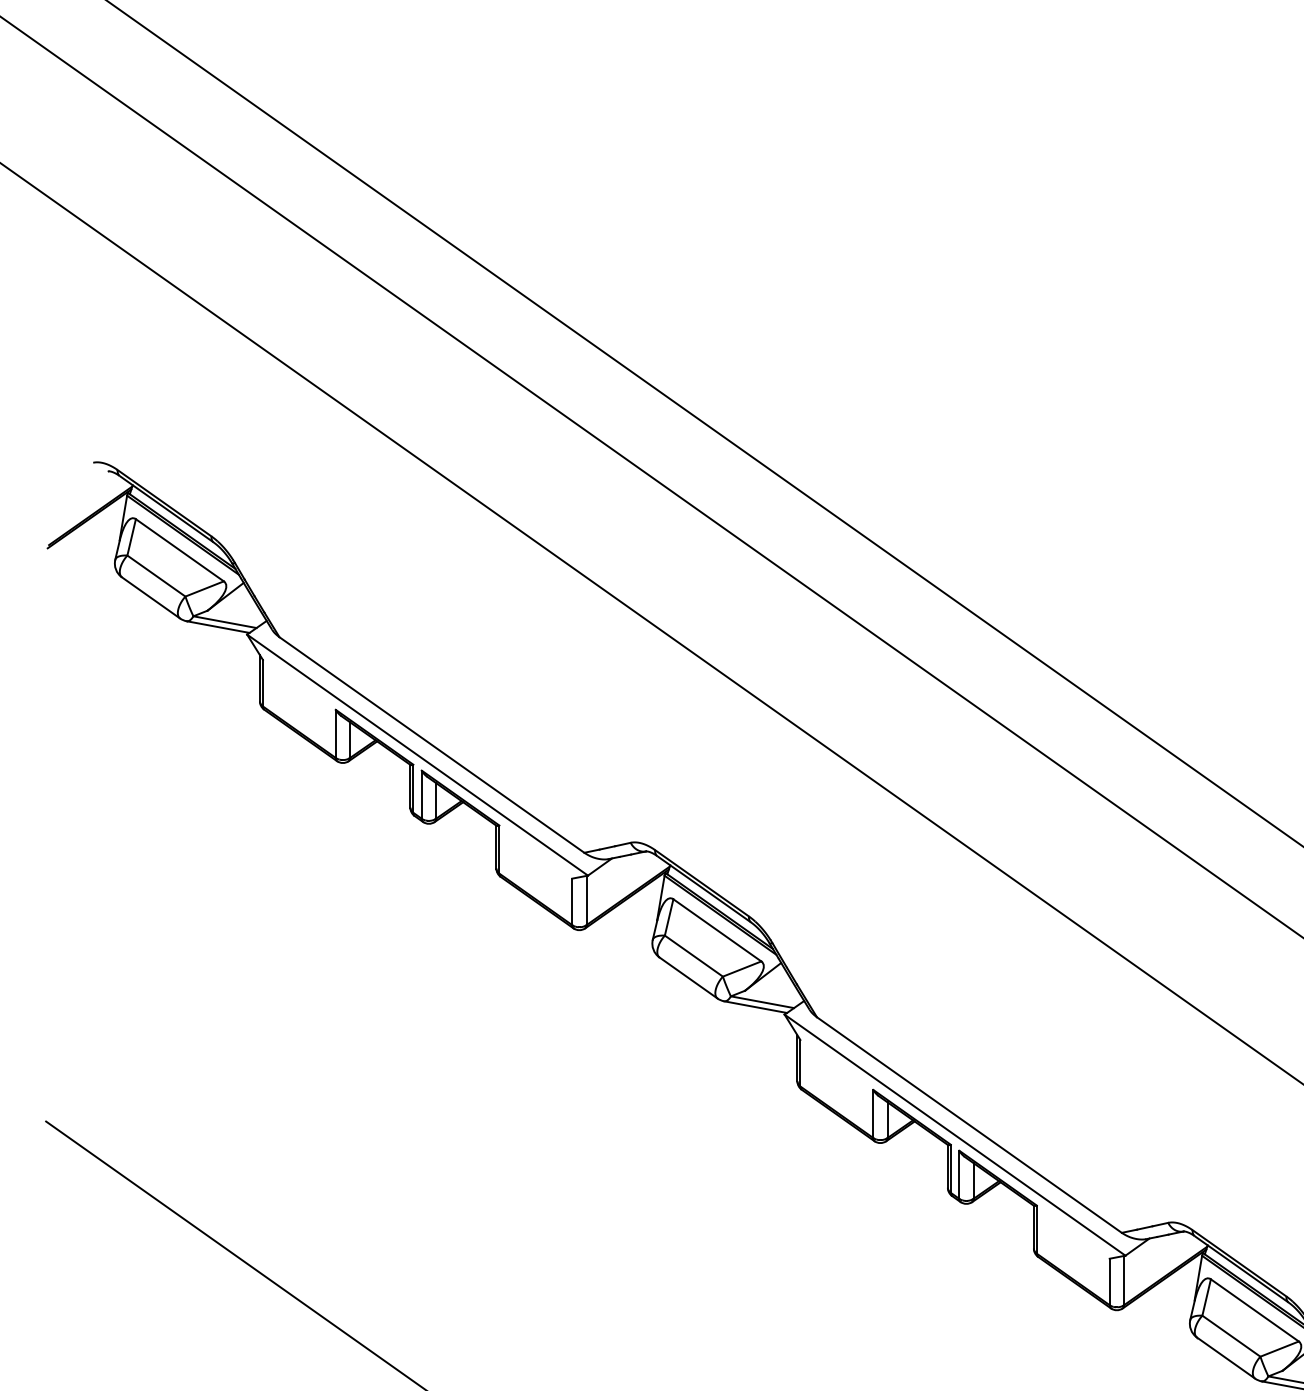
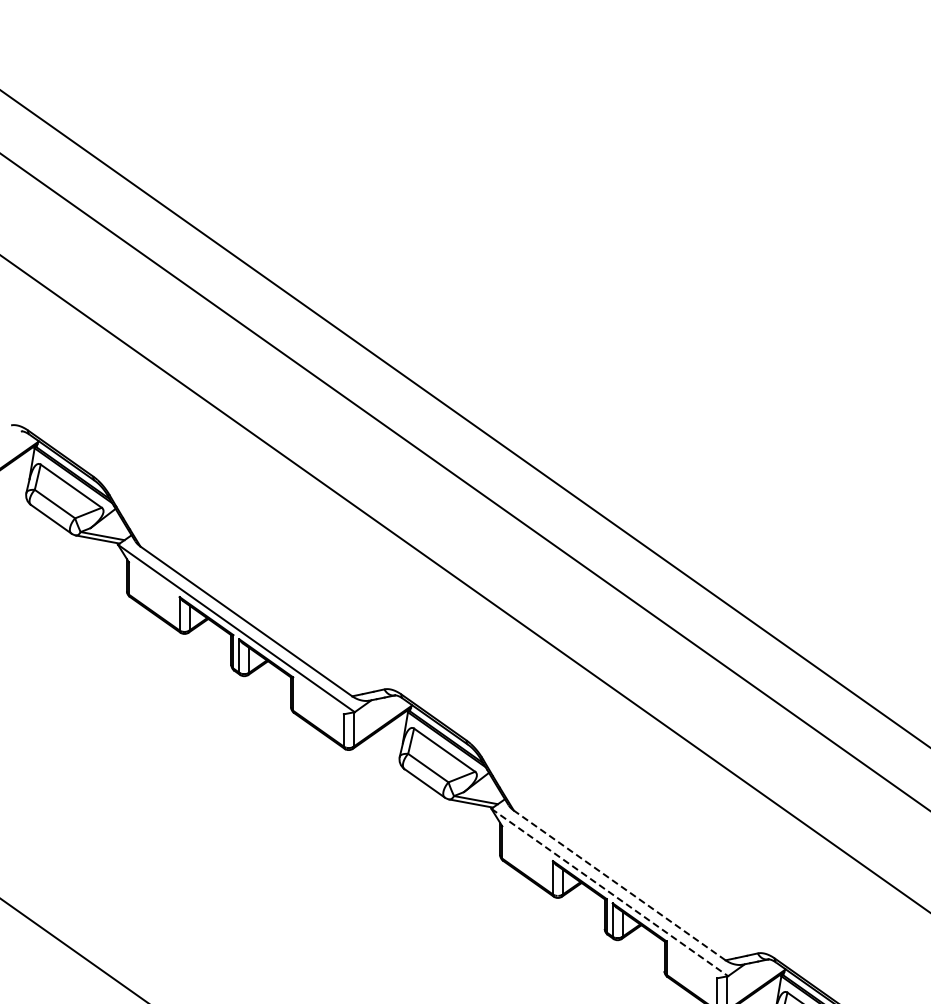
line: (969, 1125) -> (619, 885), solid -> dashed
line: (954, 1135) -> (609, 892), solid -> dashed

